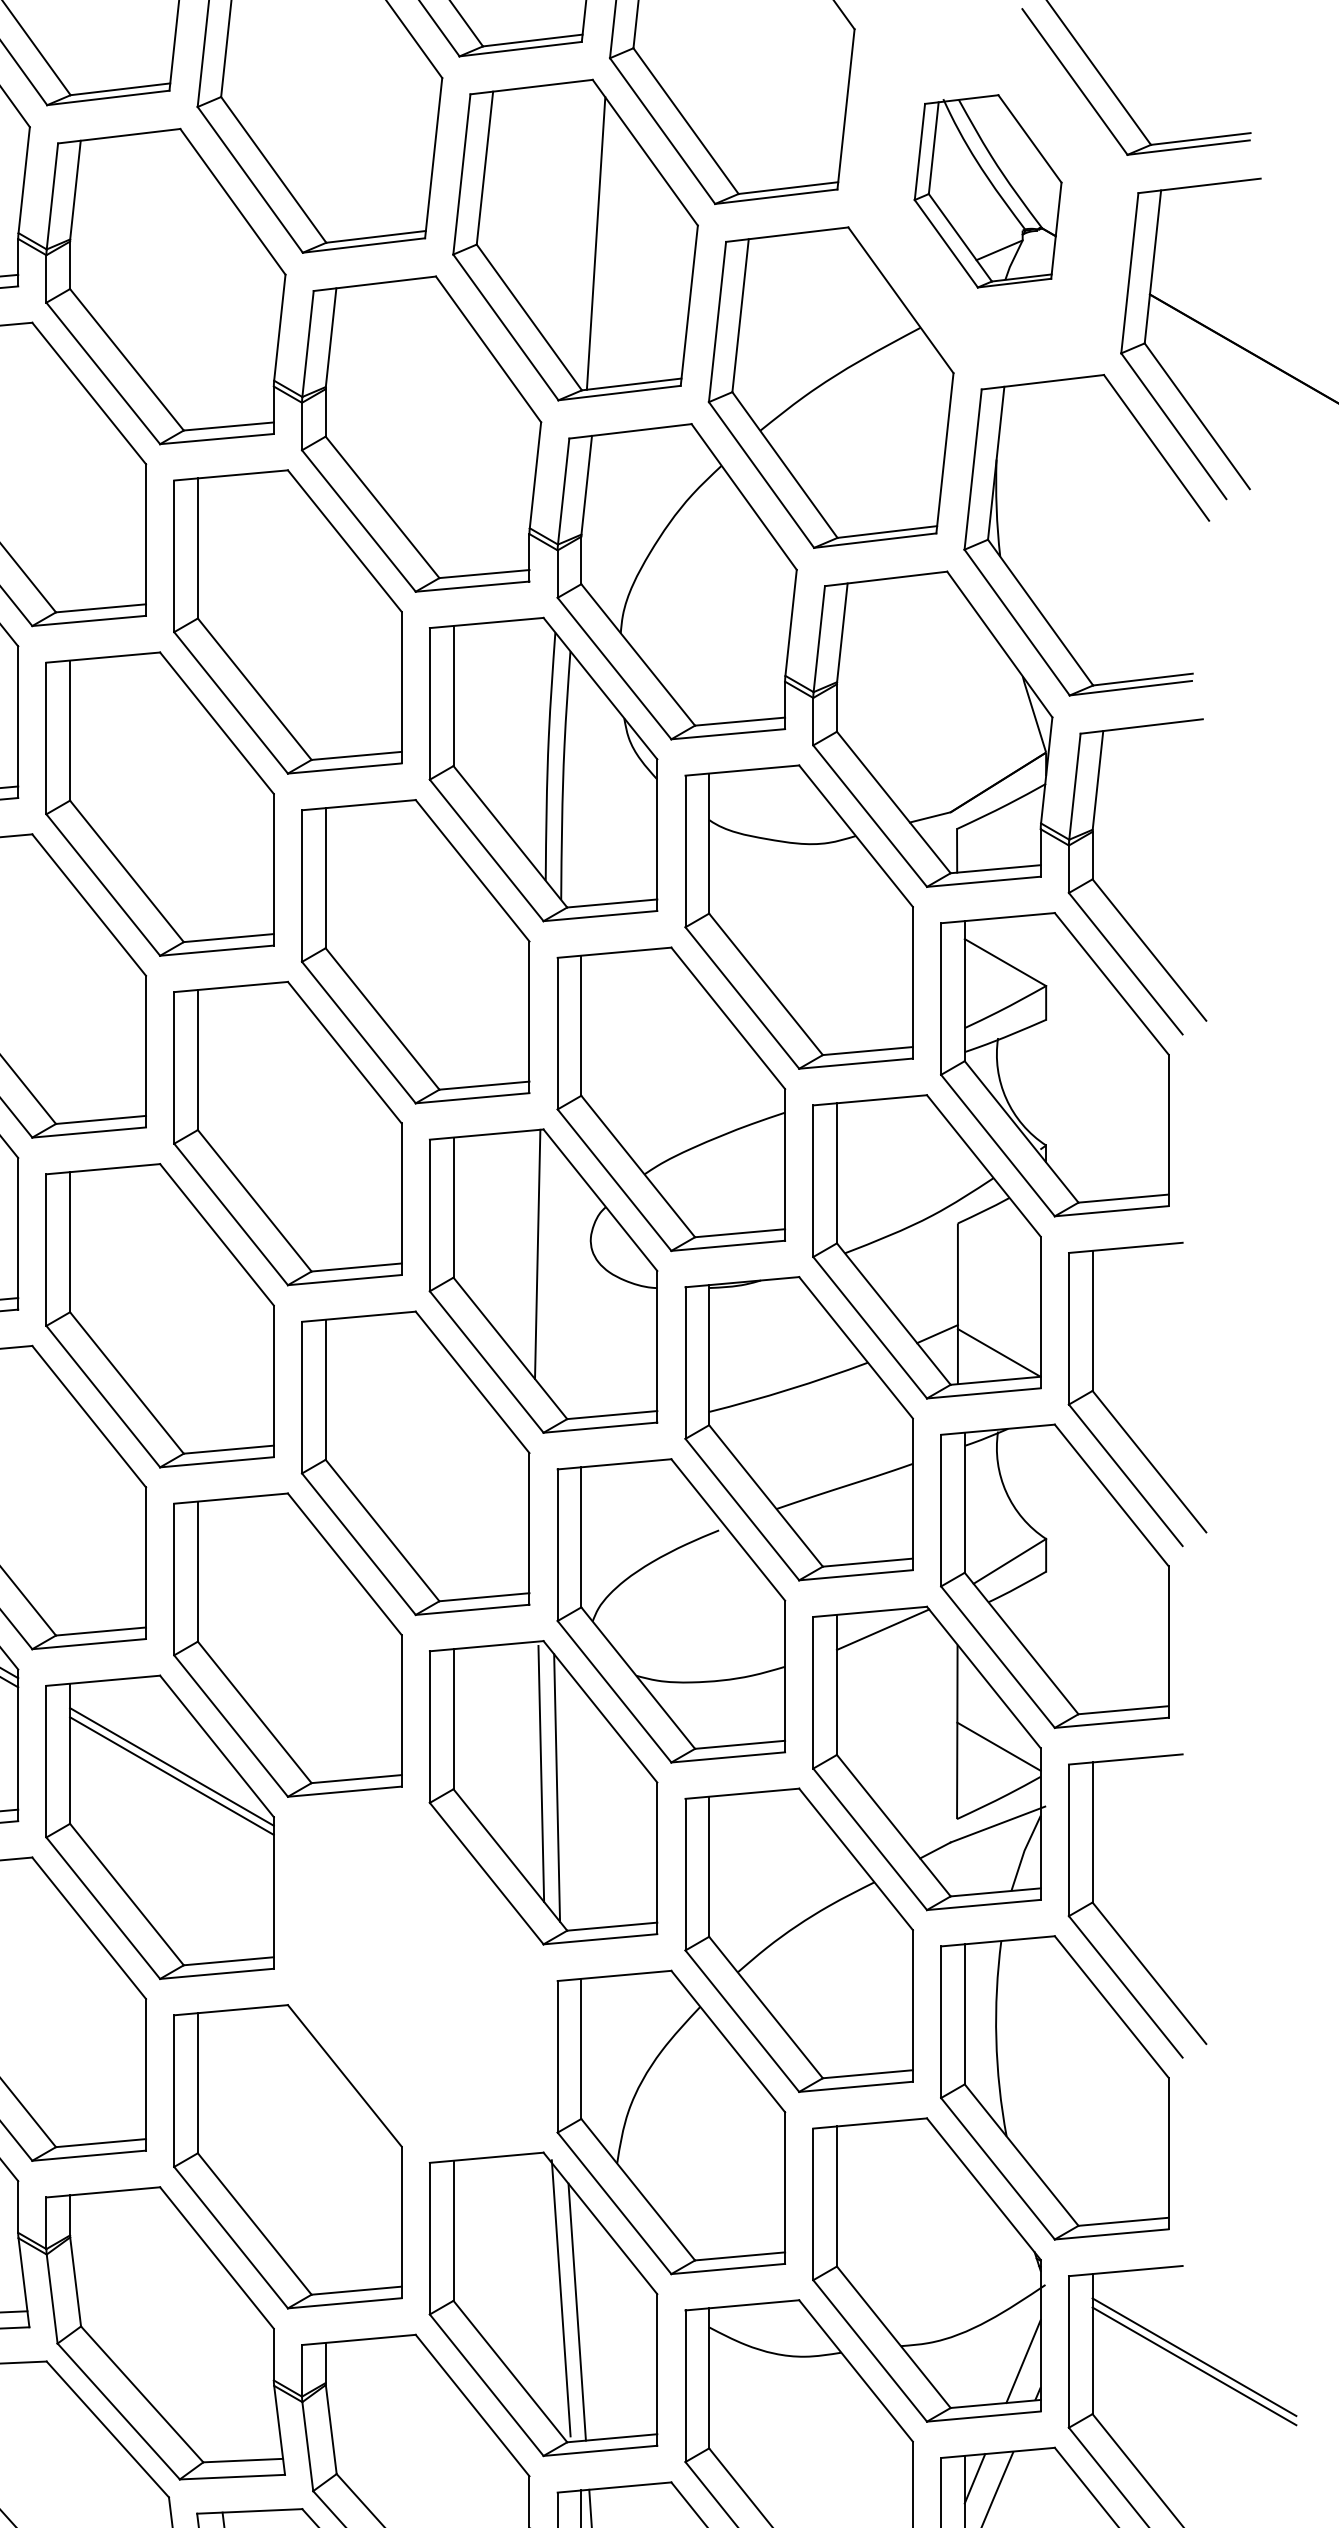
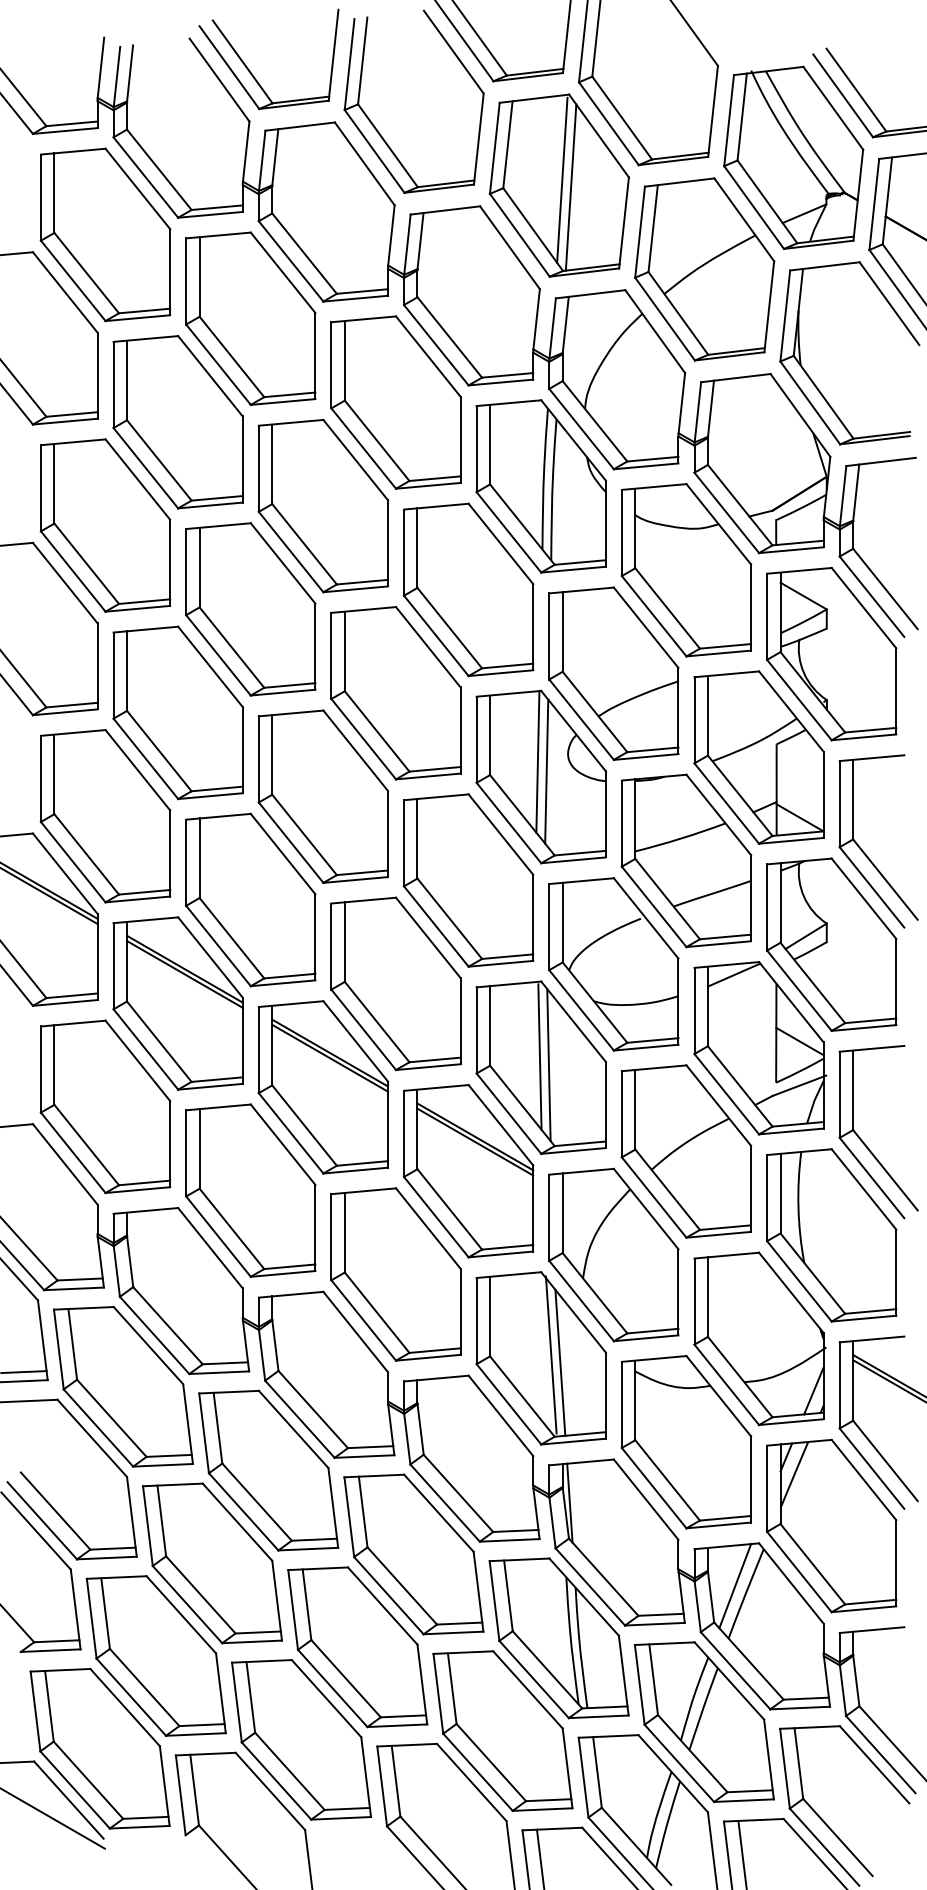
part: (987, 190) -> (793, 157), size x1.67
line: (580, 229) -> (562, 179), added
line: (552, 1271) -> (546, 771), added
part: (415, 1975) -> (468, 1171), added

